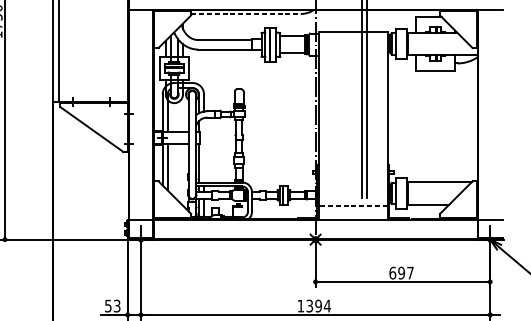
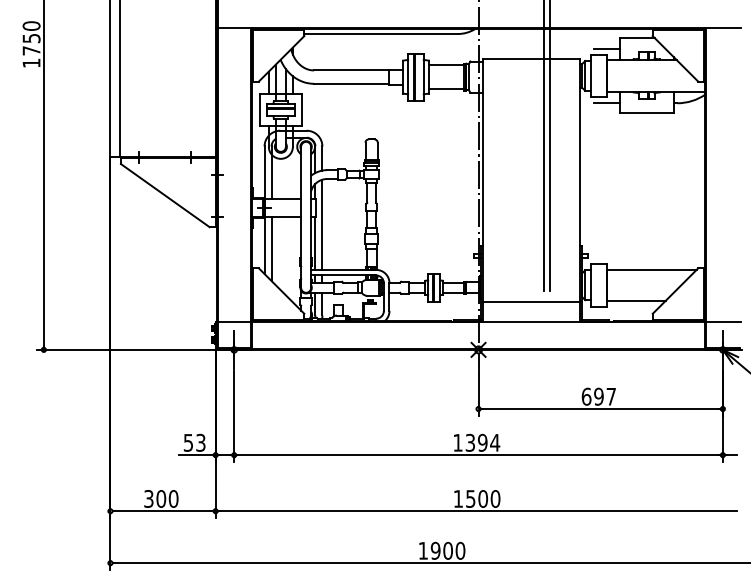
line: (246, 14) -> (381, 34), dashed -> solid
line: (407, 24) -> (606, 48), added
line: (407, 63) -> (606, 103), added
line: (204, 150) -> (322, 224), added
line: (352, 205) -> (530, 302), dashed -> solid

